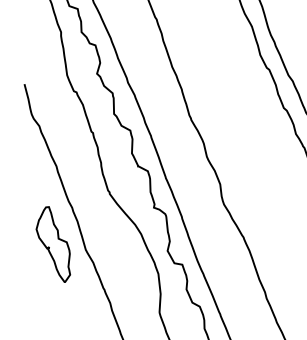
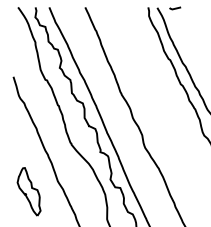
part: (52, 243) -> (28, 191), moved

